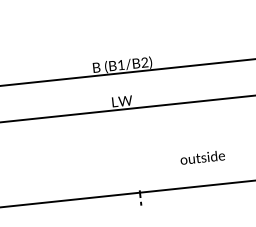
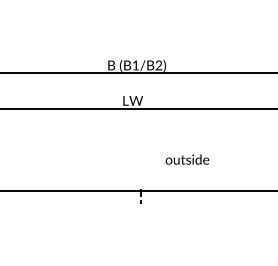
text: (202, 157) -> (187, 159), moved

